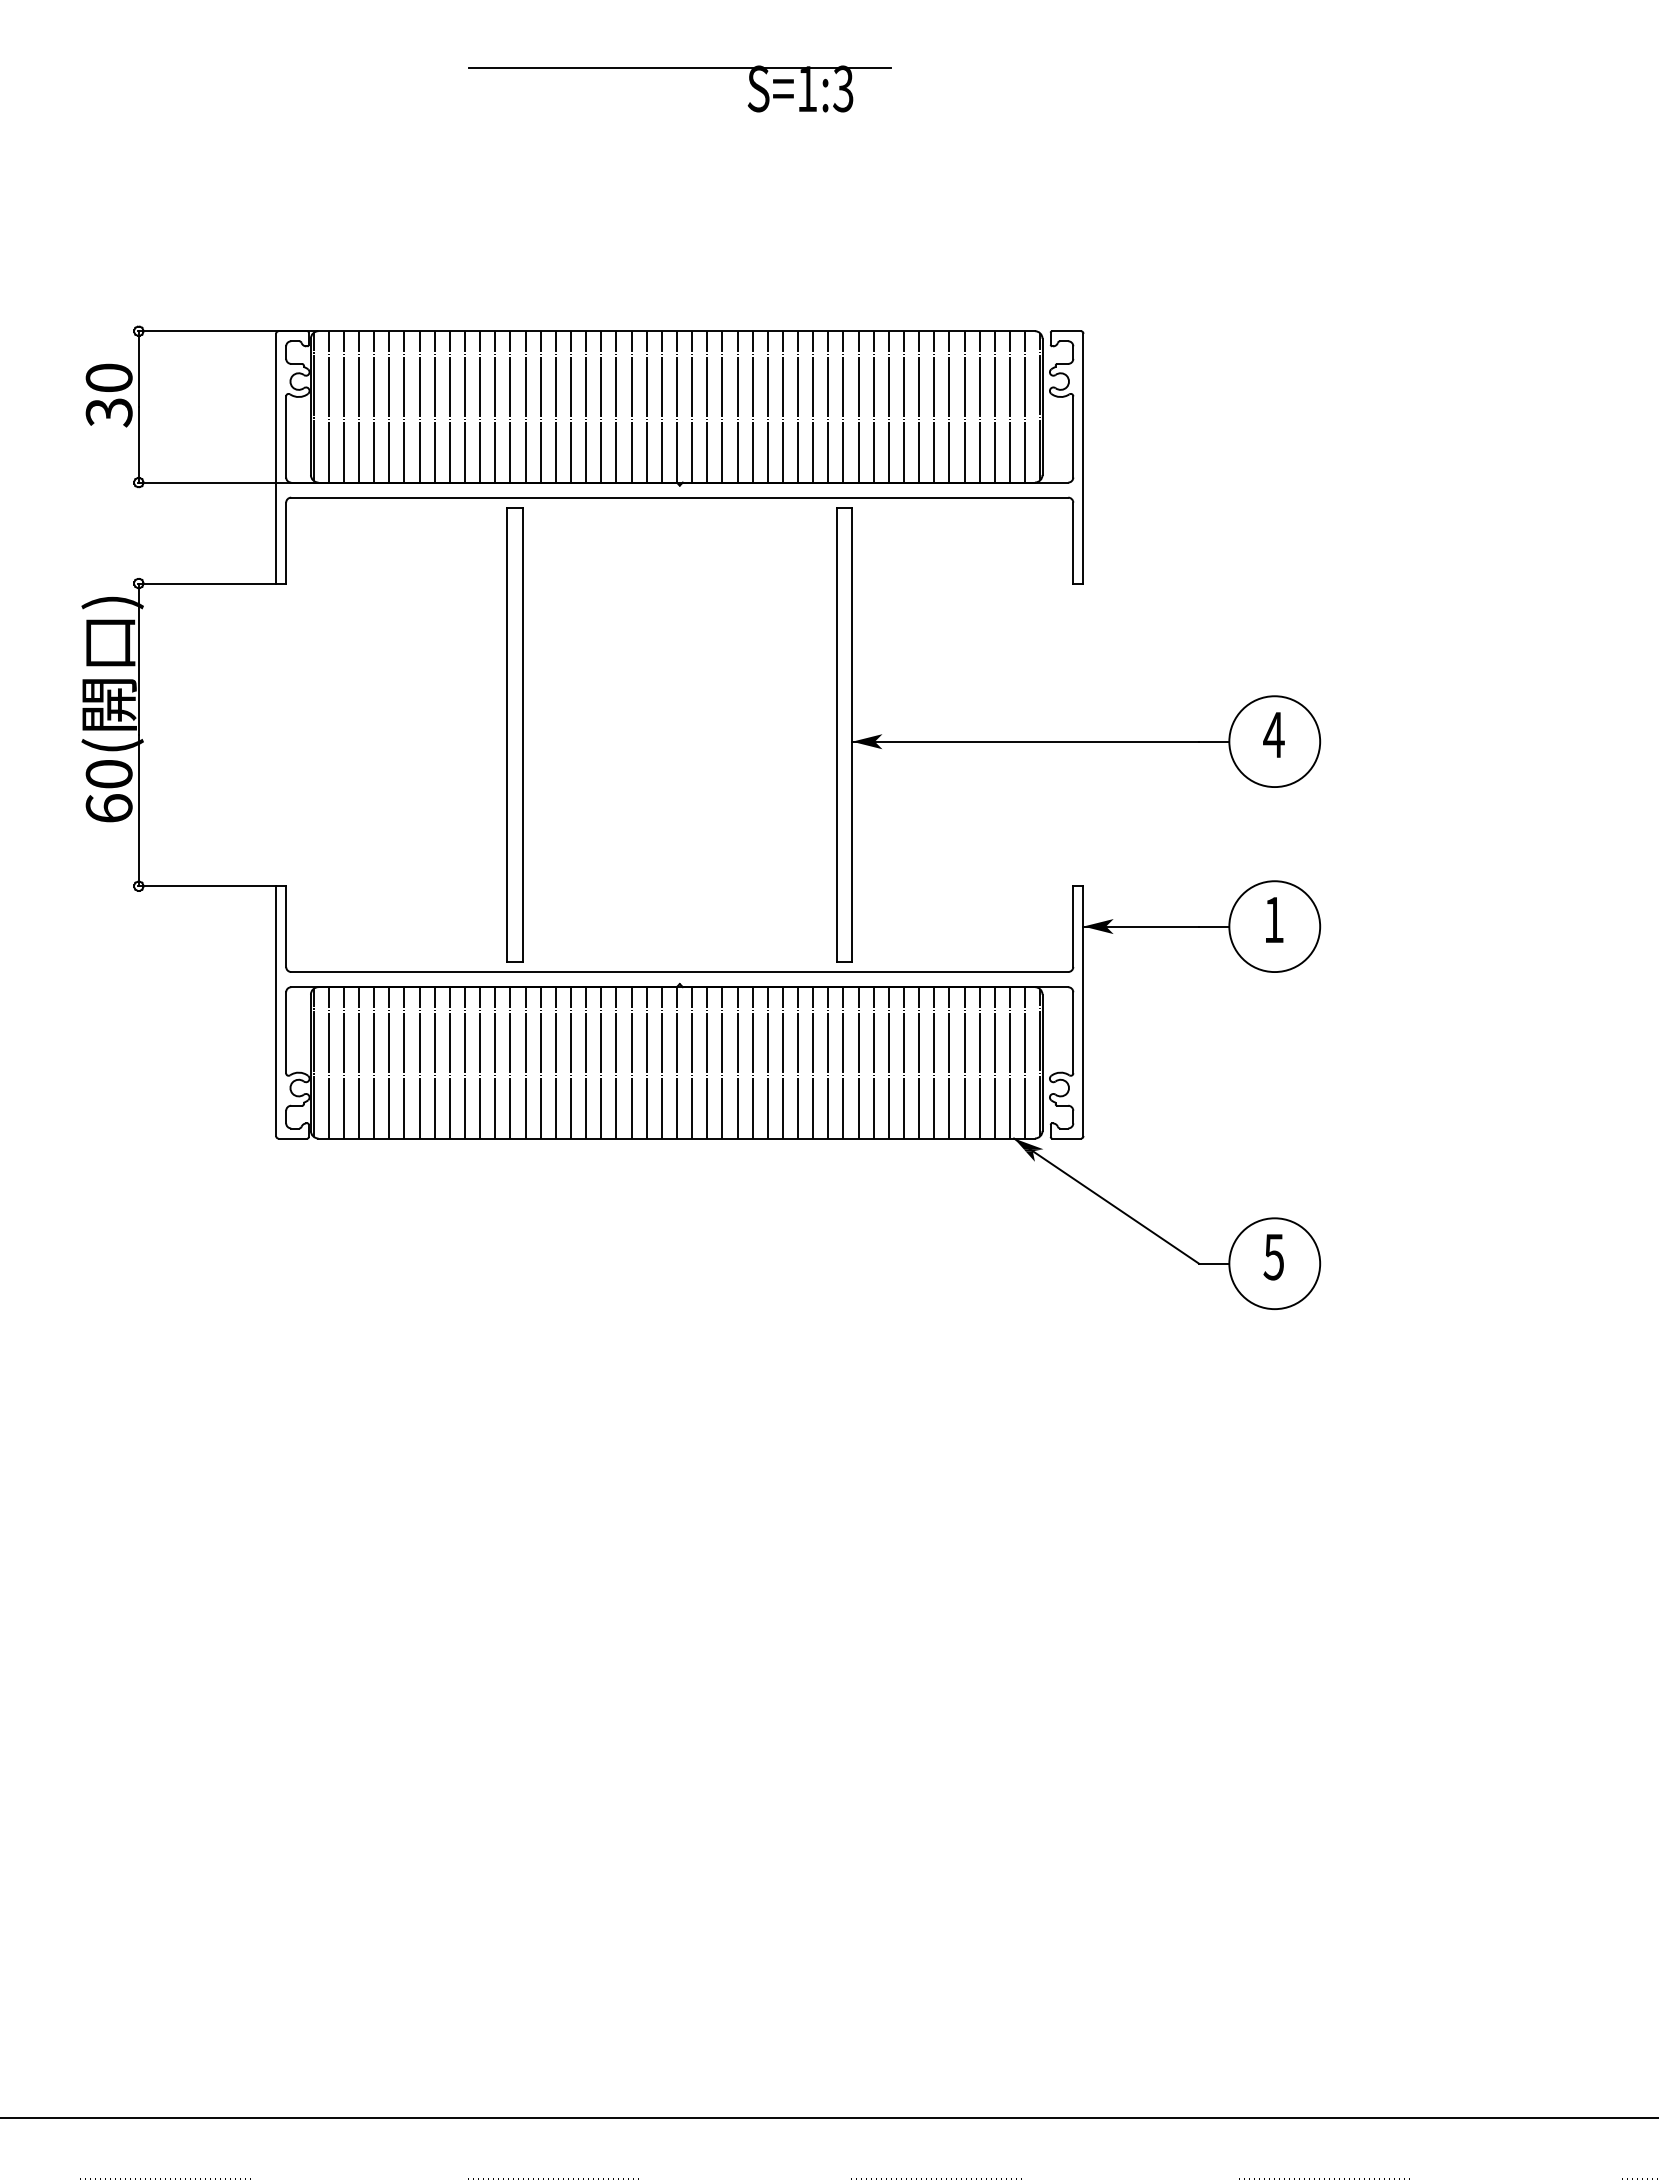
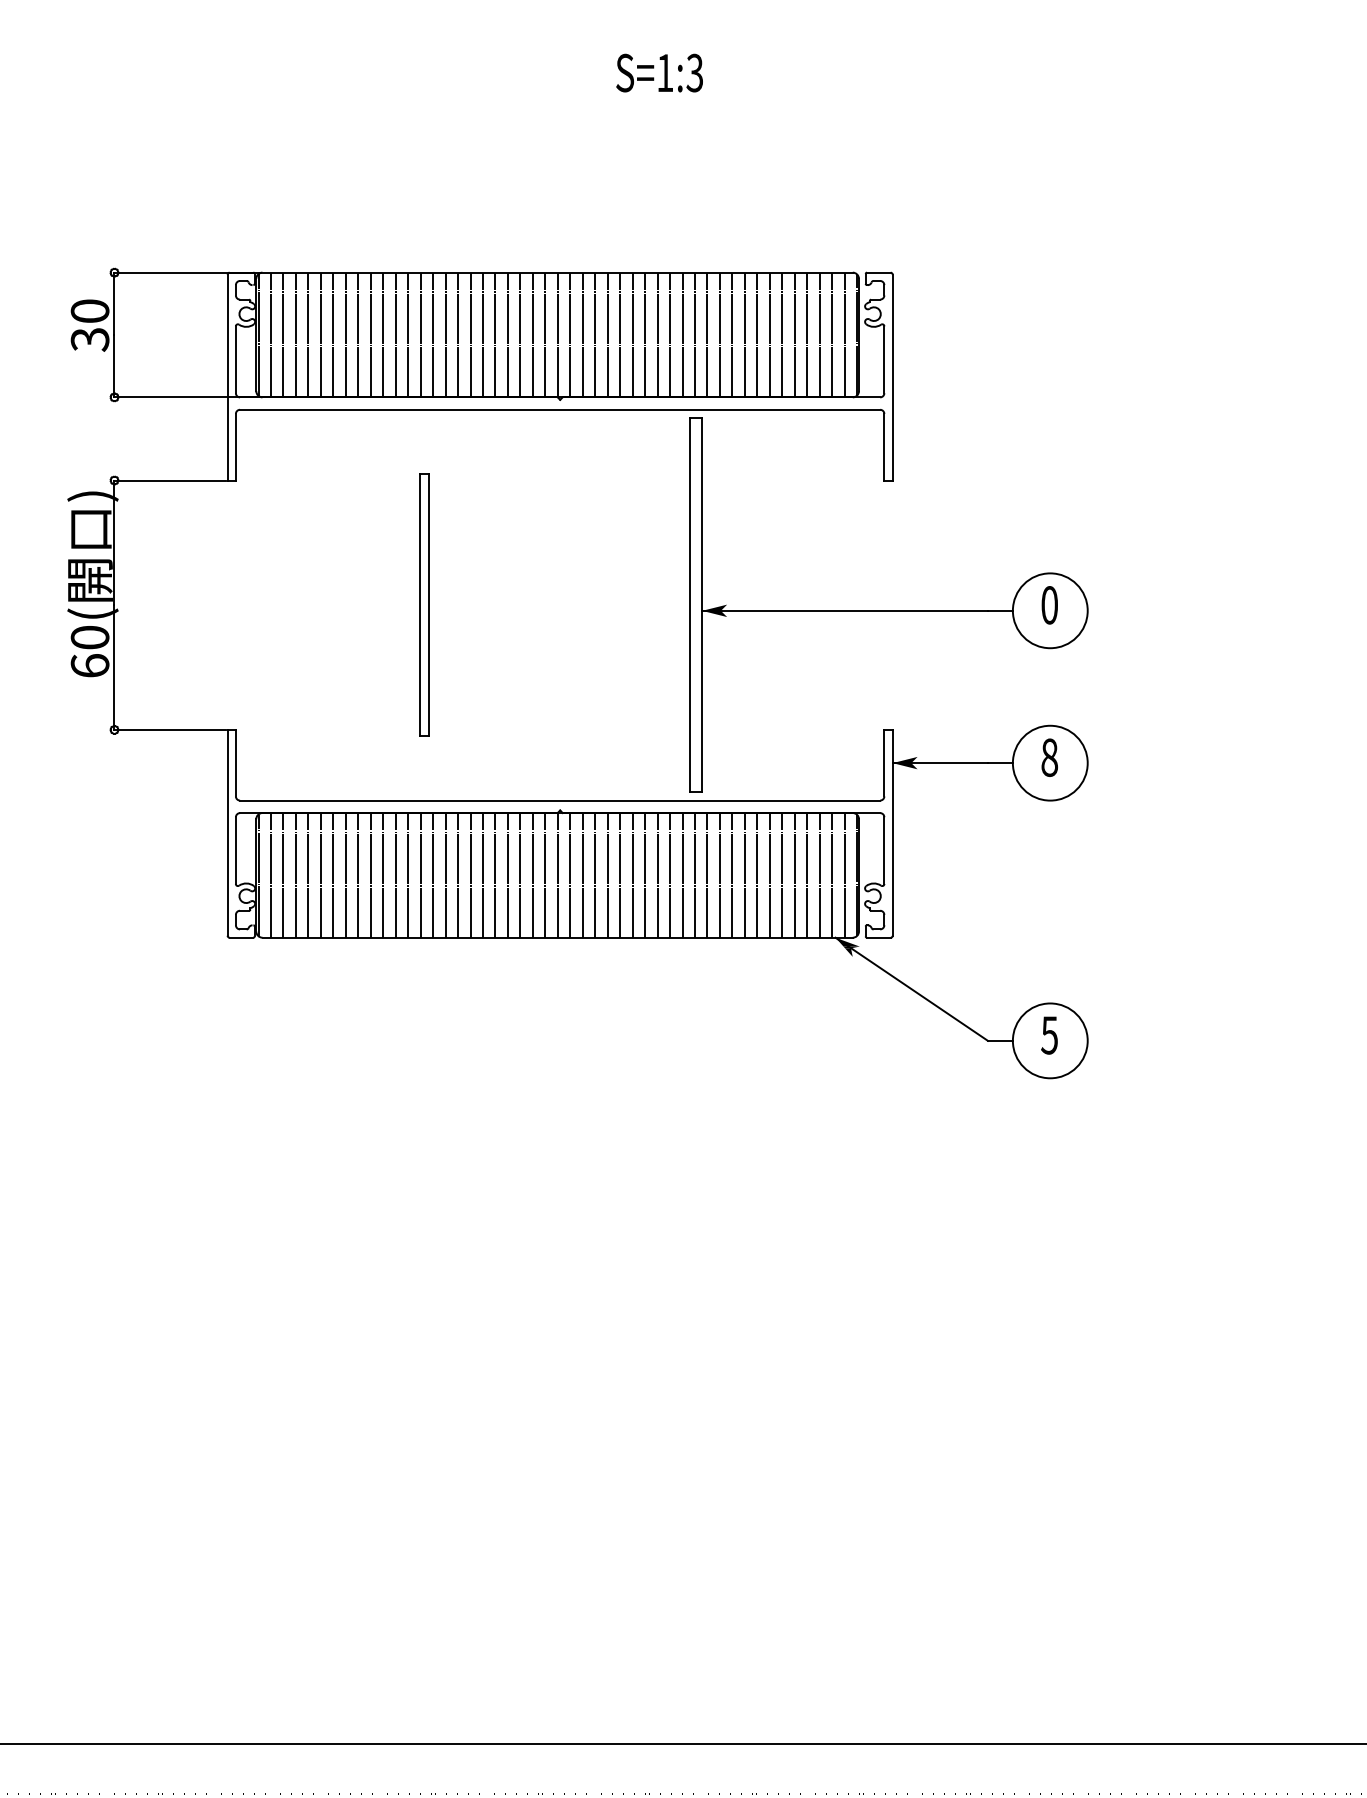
line: (679, 68) -> (559, 56), removed
part: (514, 734) -> (424, 604), size x0.7
text: (1273, 734) -> (1049, 604), 4 -> 0
text: (1274, 919) -> (1050, 757), 1 -> 8

